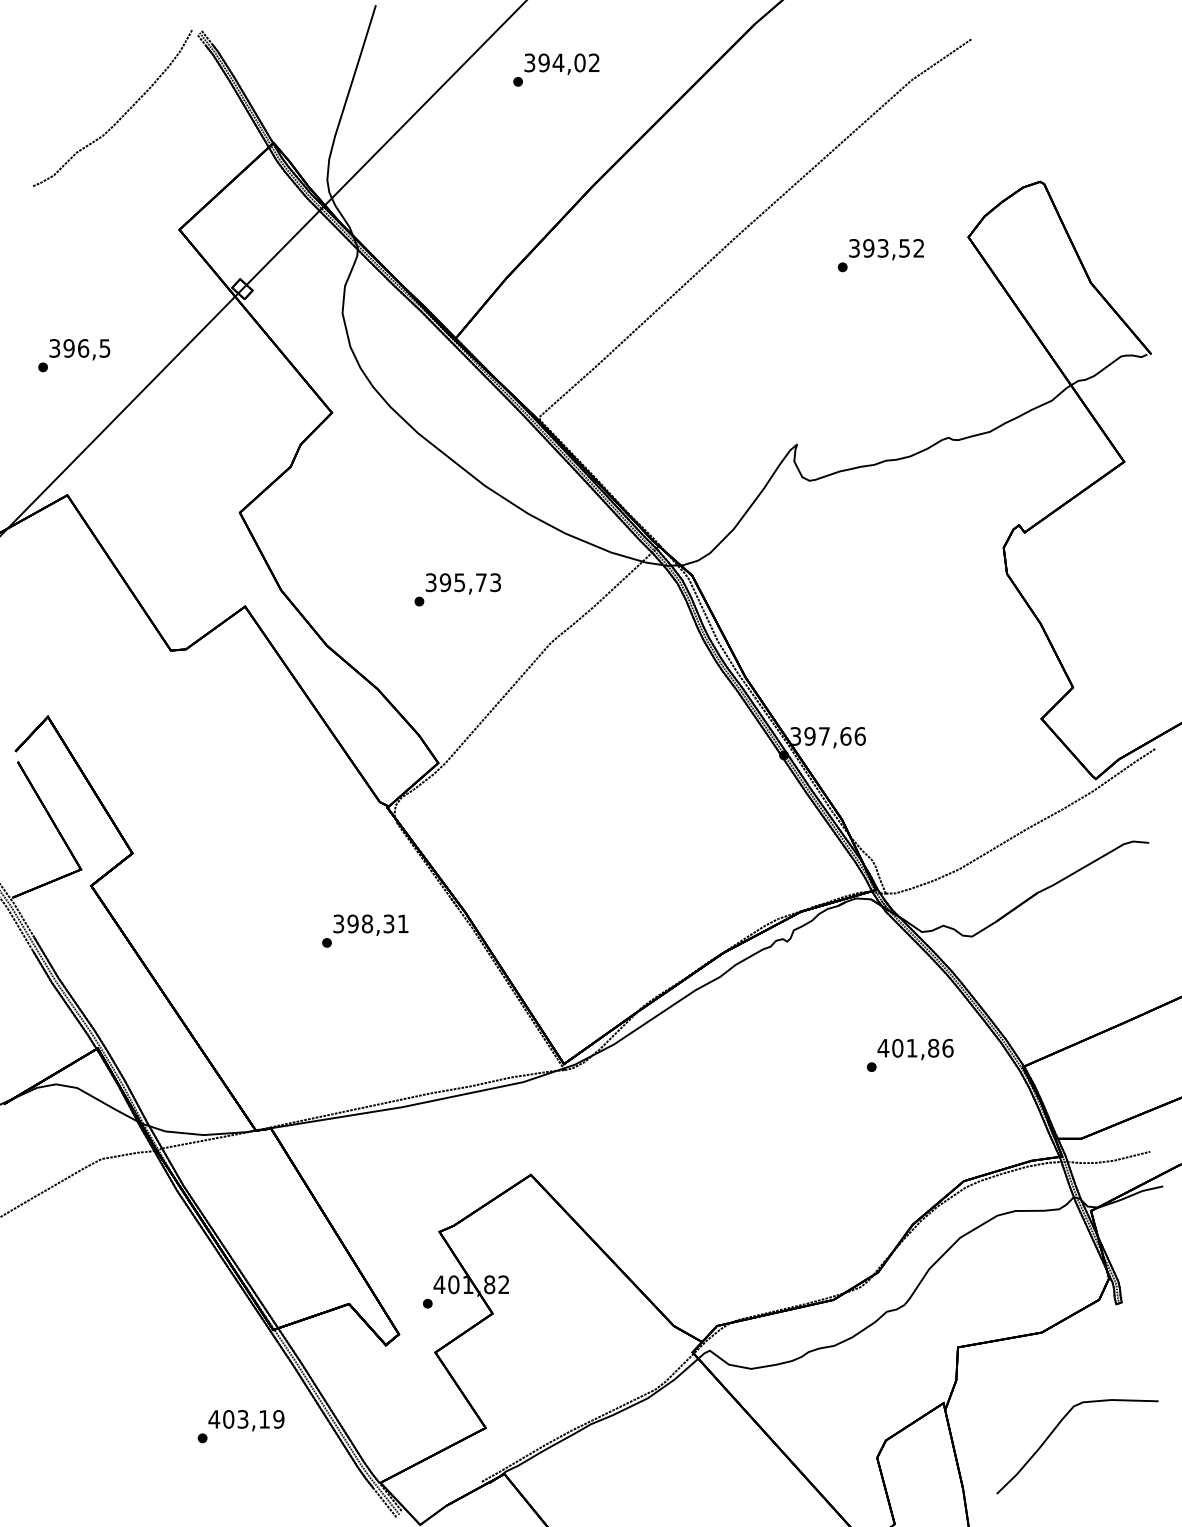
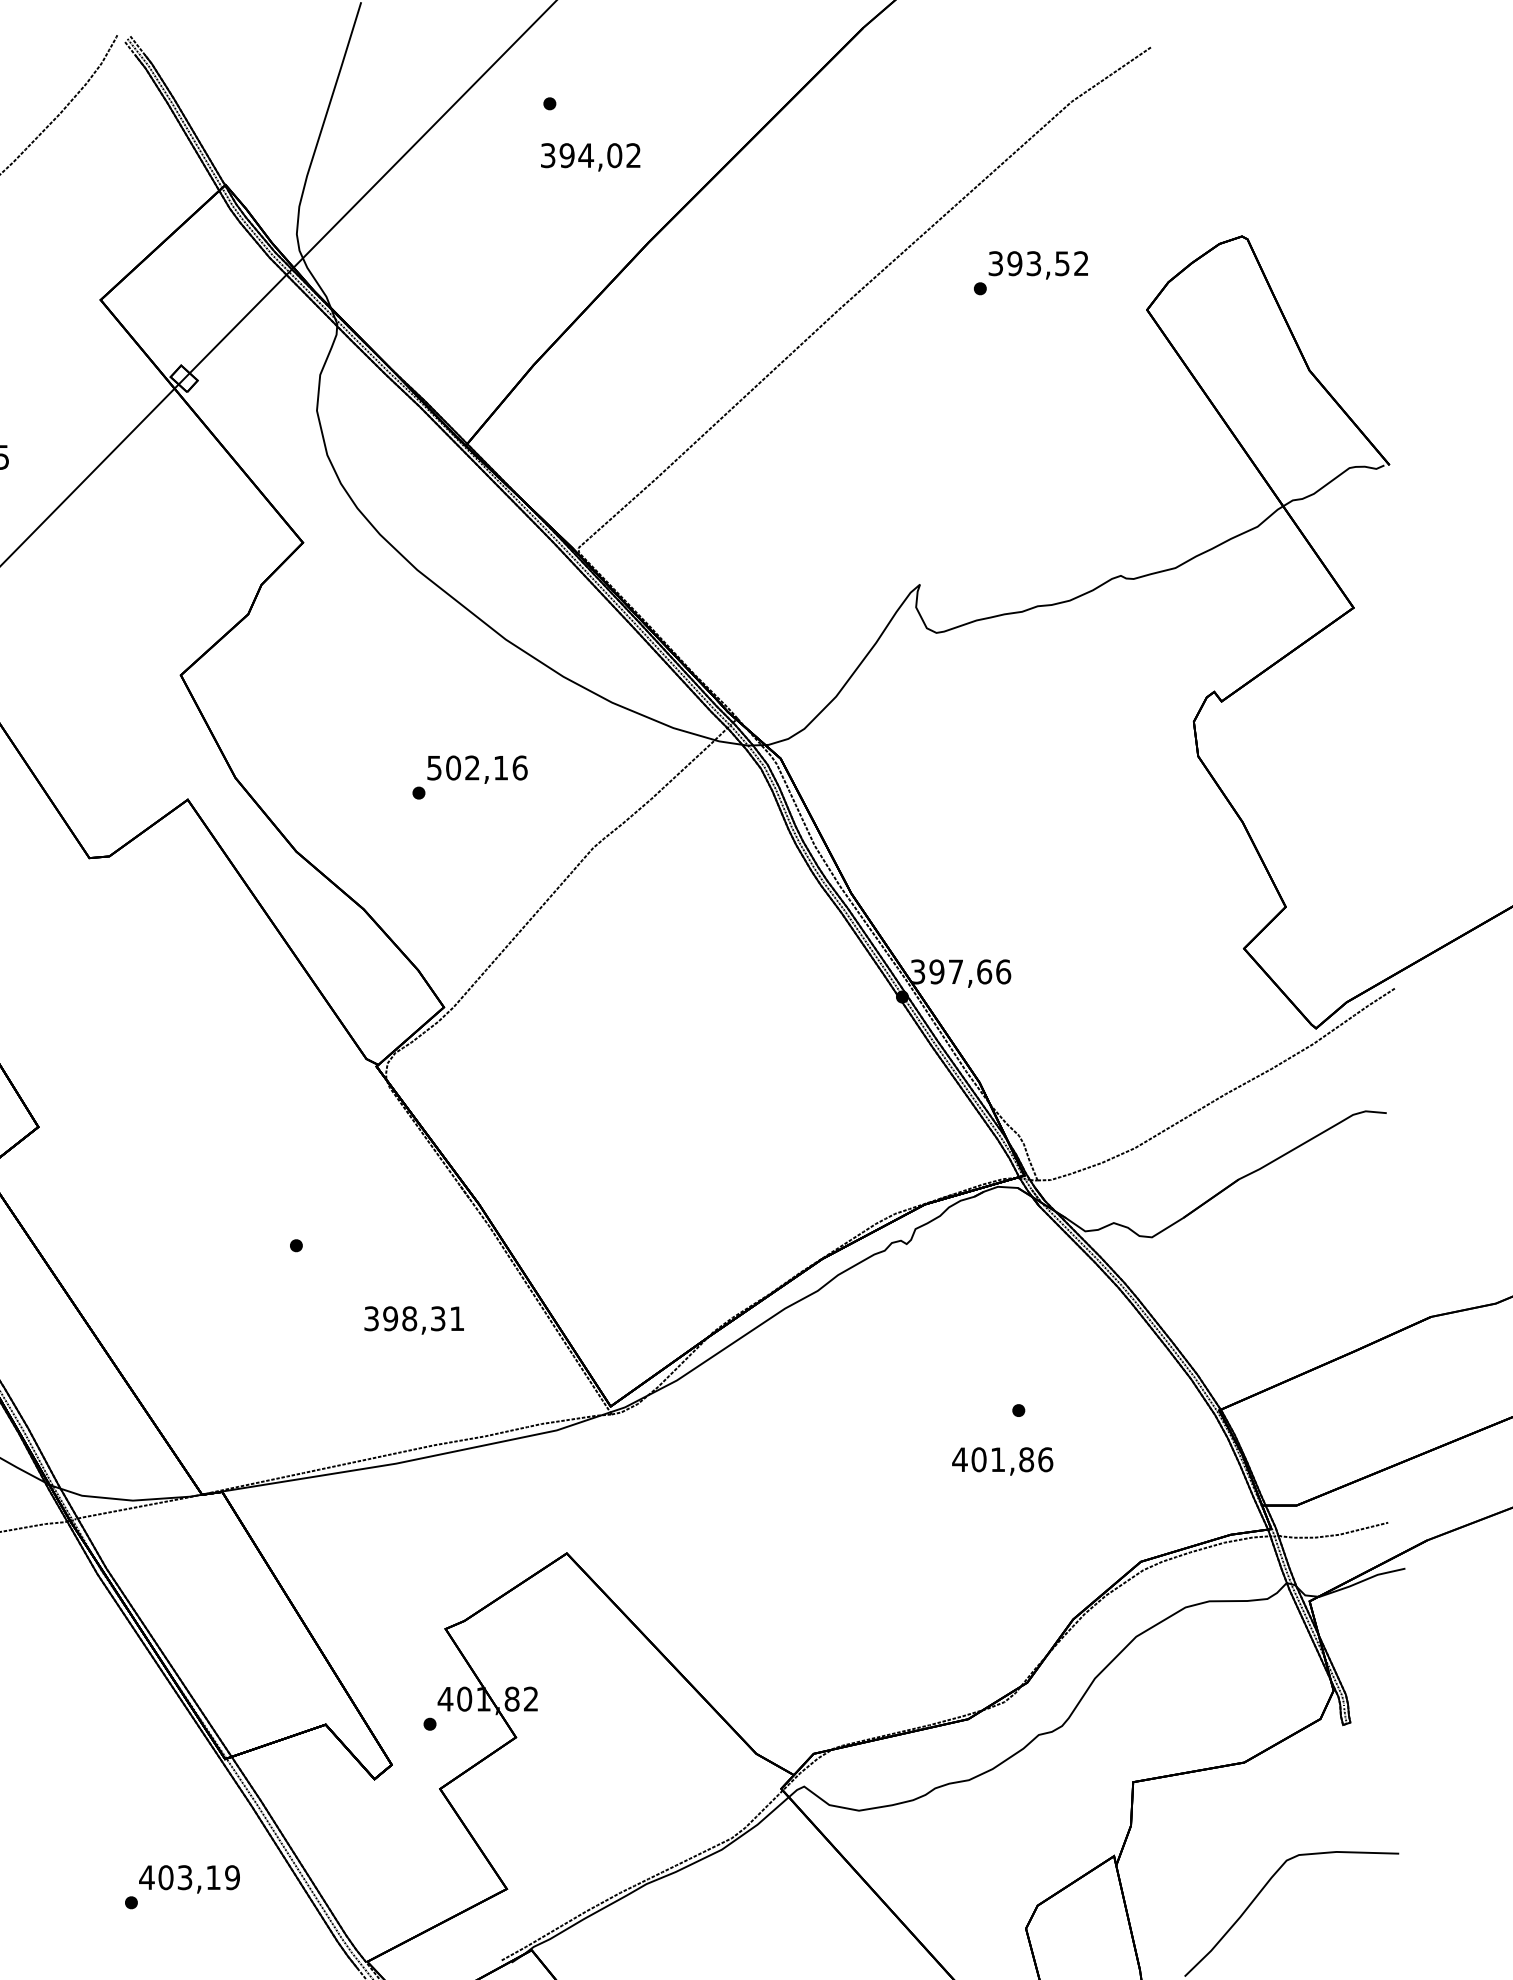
text: (561, 63) -> (590, 156), moved
text: (880, 255) -> (1030, 273), moved
text: (463, 582) -> (477, 767), 395,73 -> 502,16
text: (370, 924) -> (413, 1319), moved
text: (915, 1049) -> (1002, 1461), moved

